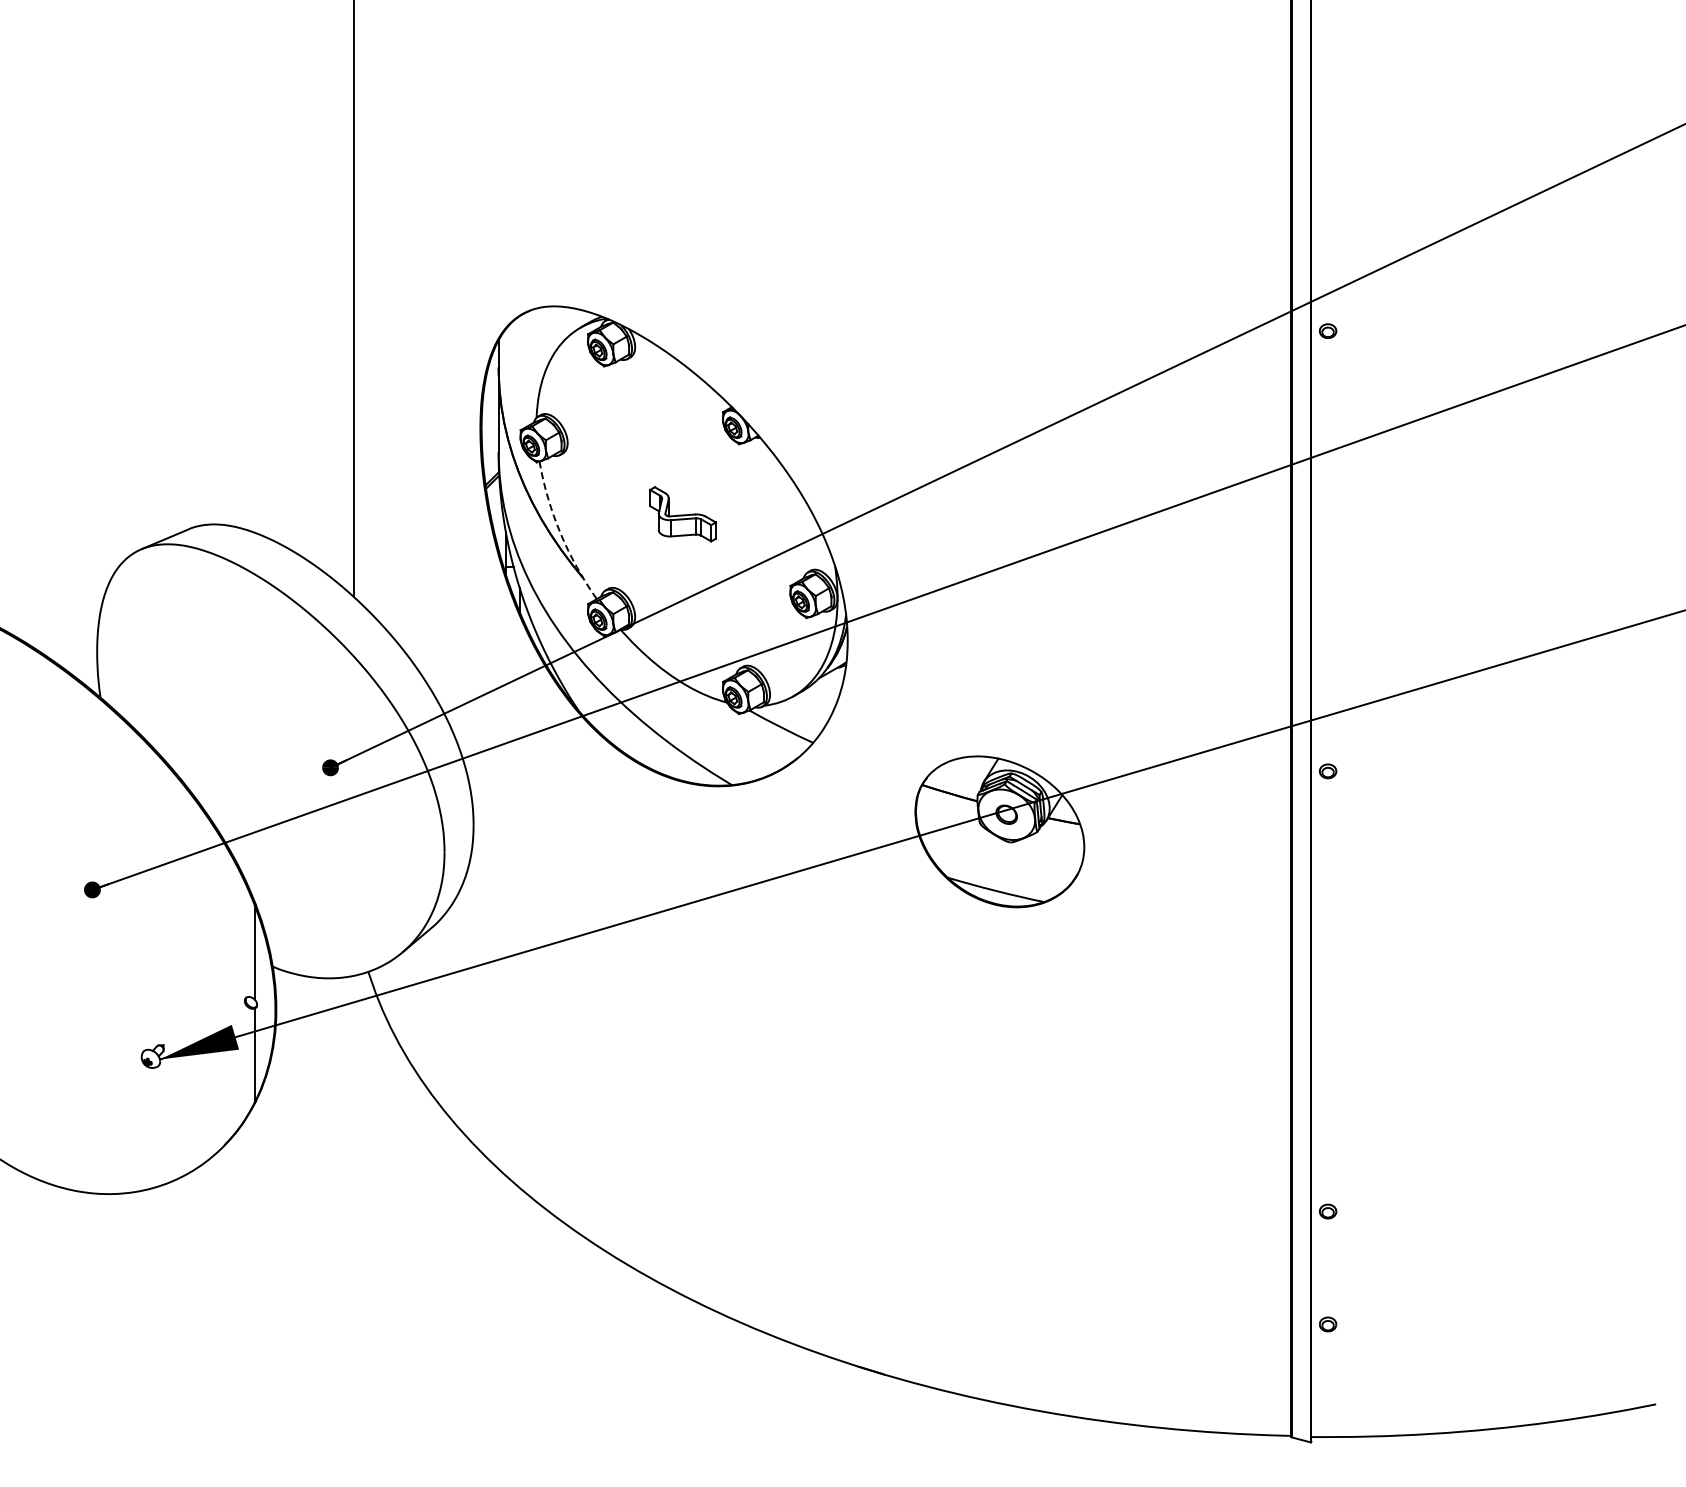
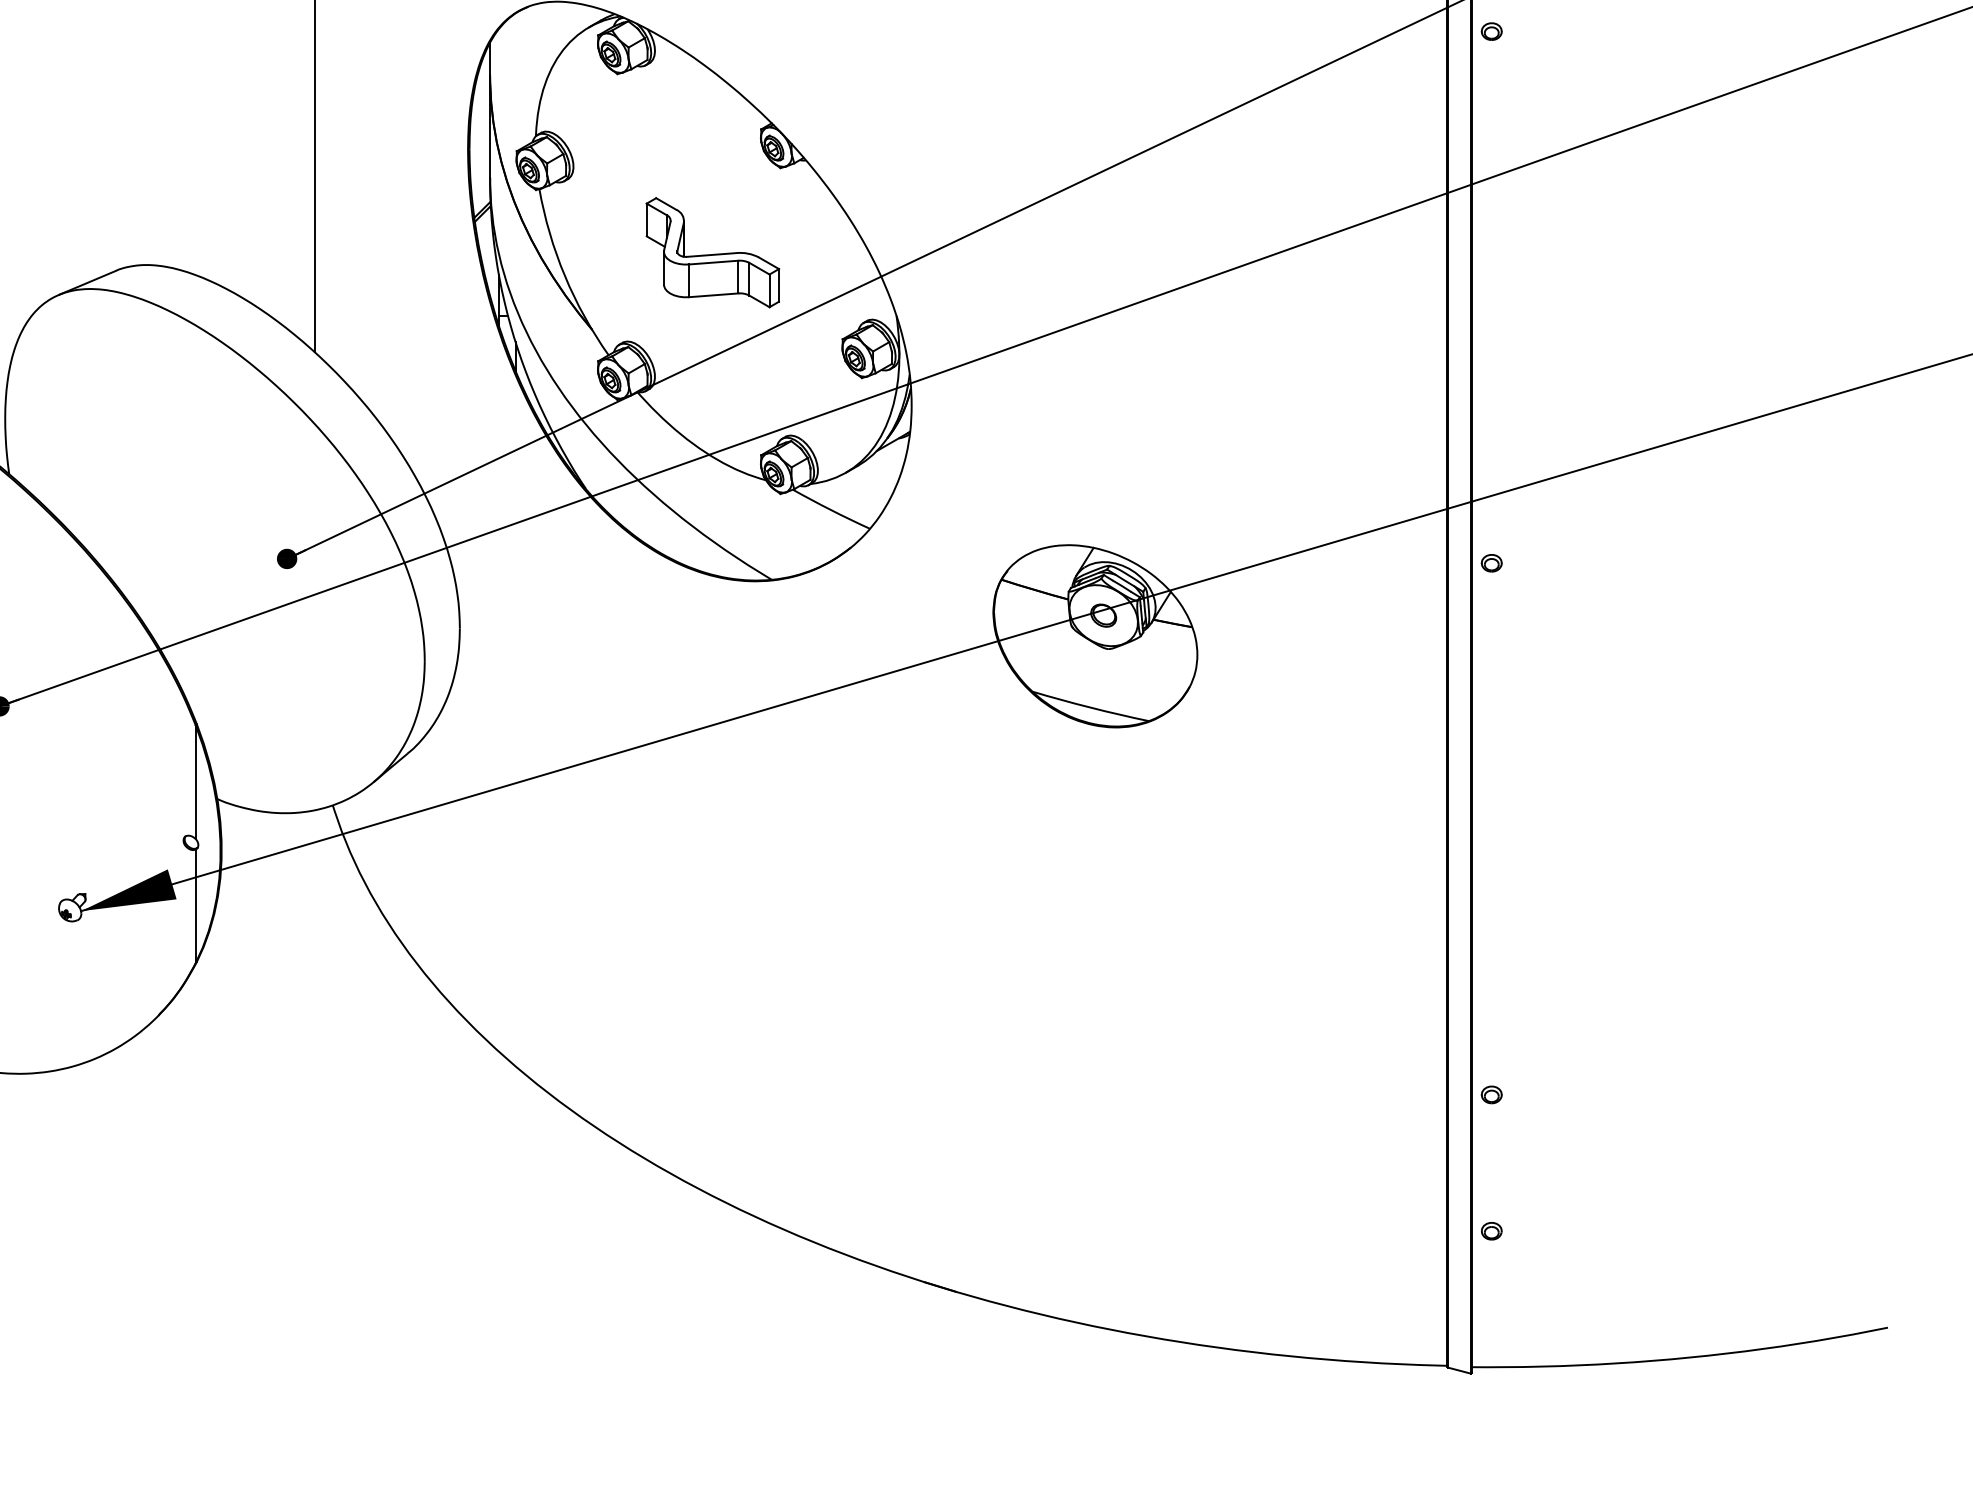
part: (682, 514) -> (712, 253), size x1.67
arc: (560, 533) -> (564, 275), dashed -> solid

